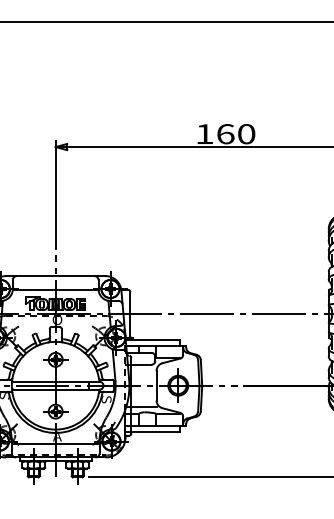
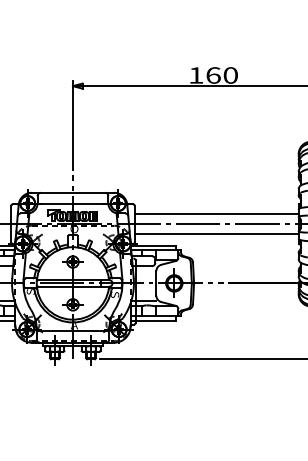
line: (229, 302) -> (216, 214), added
line: (229, 326) -> (216, 234), added

